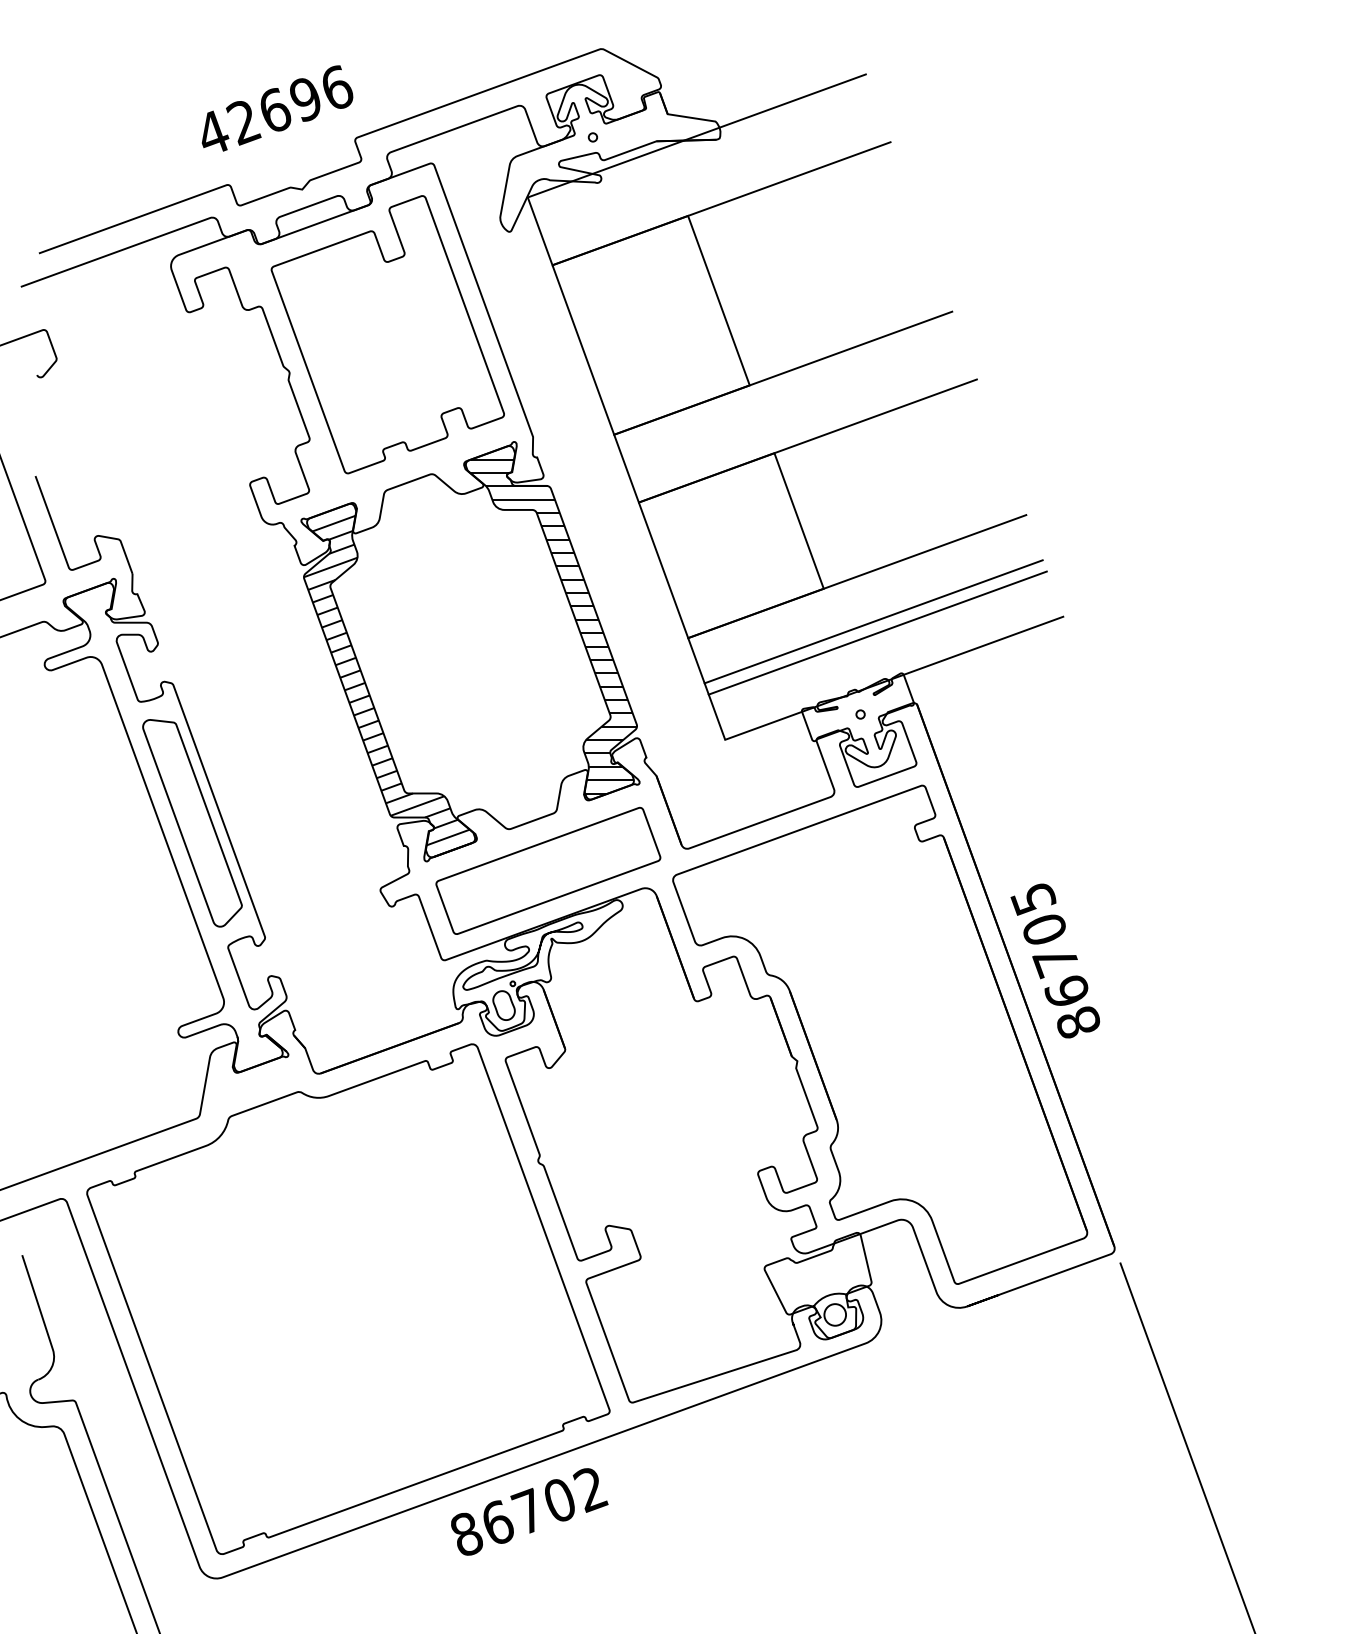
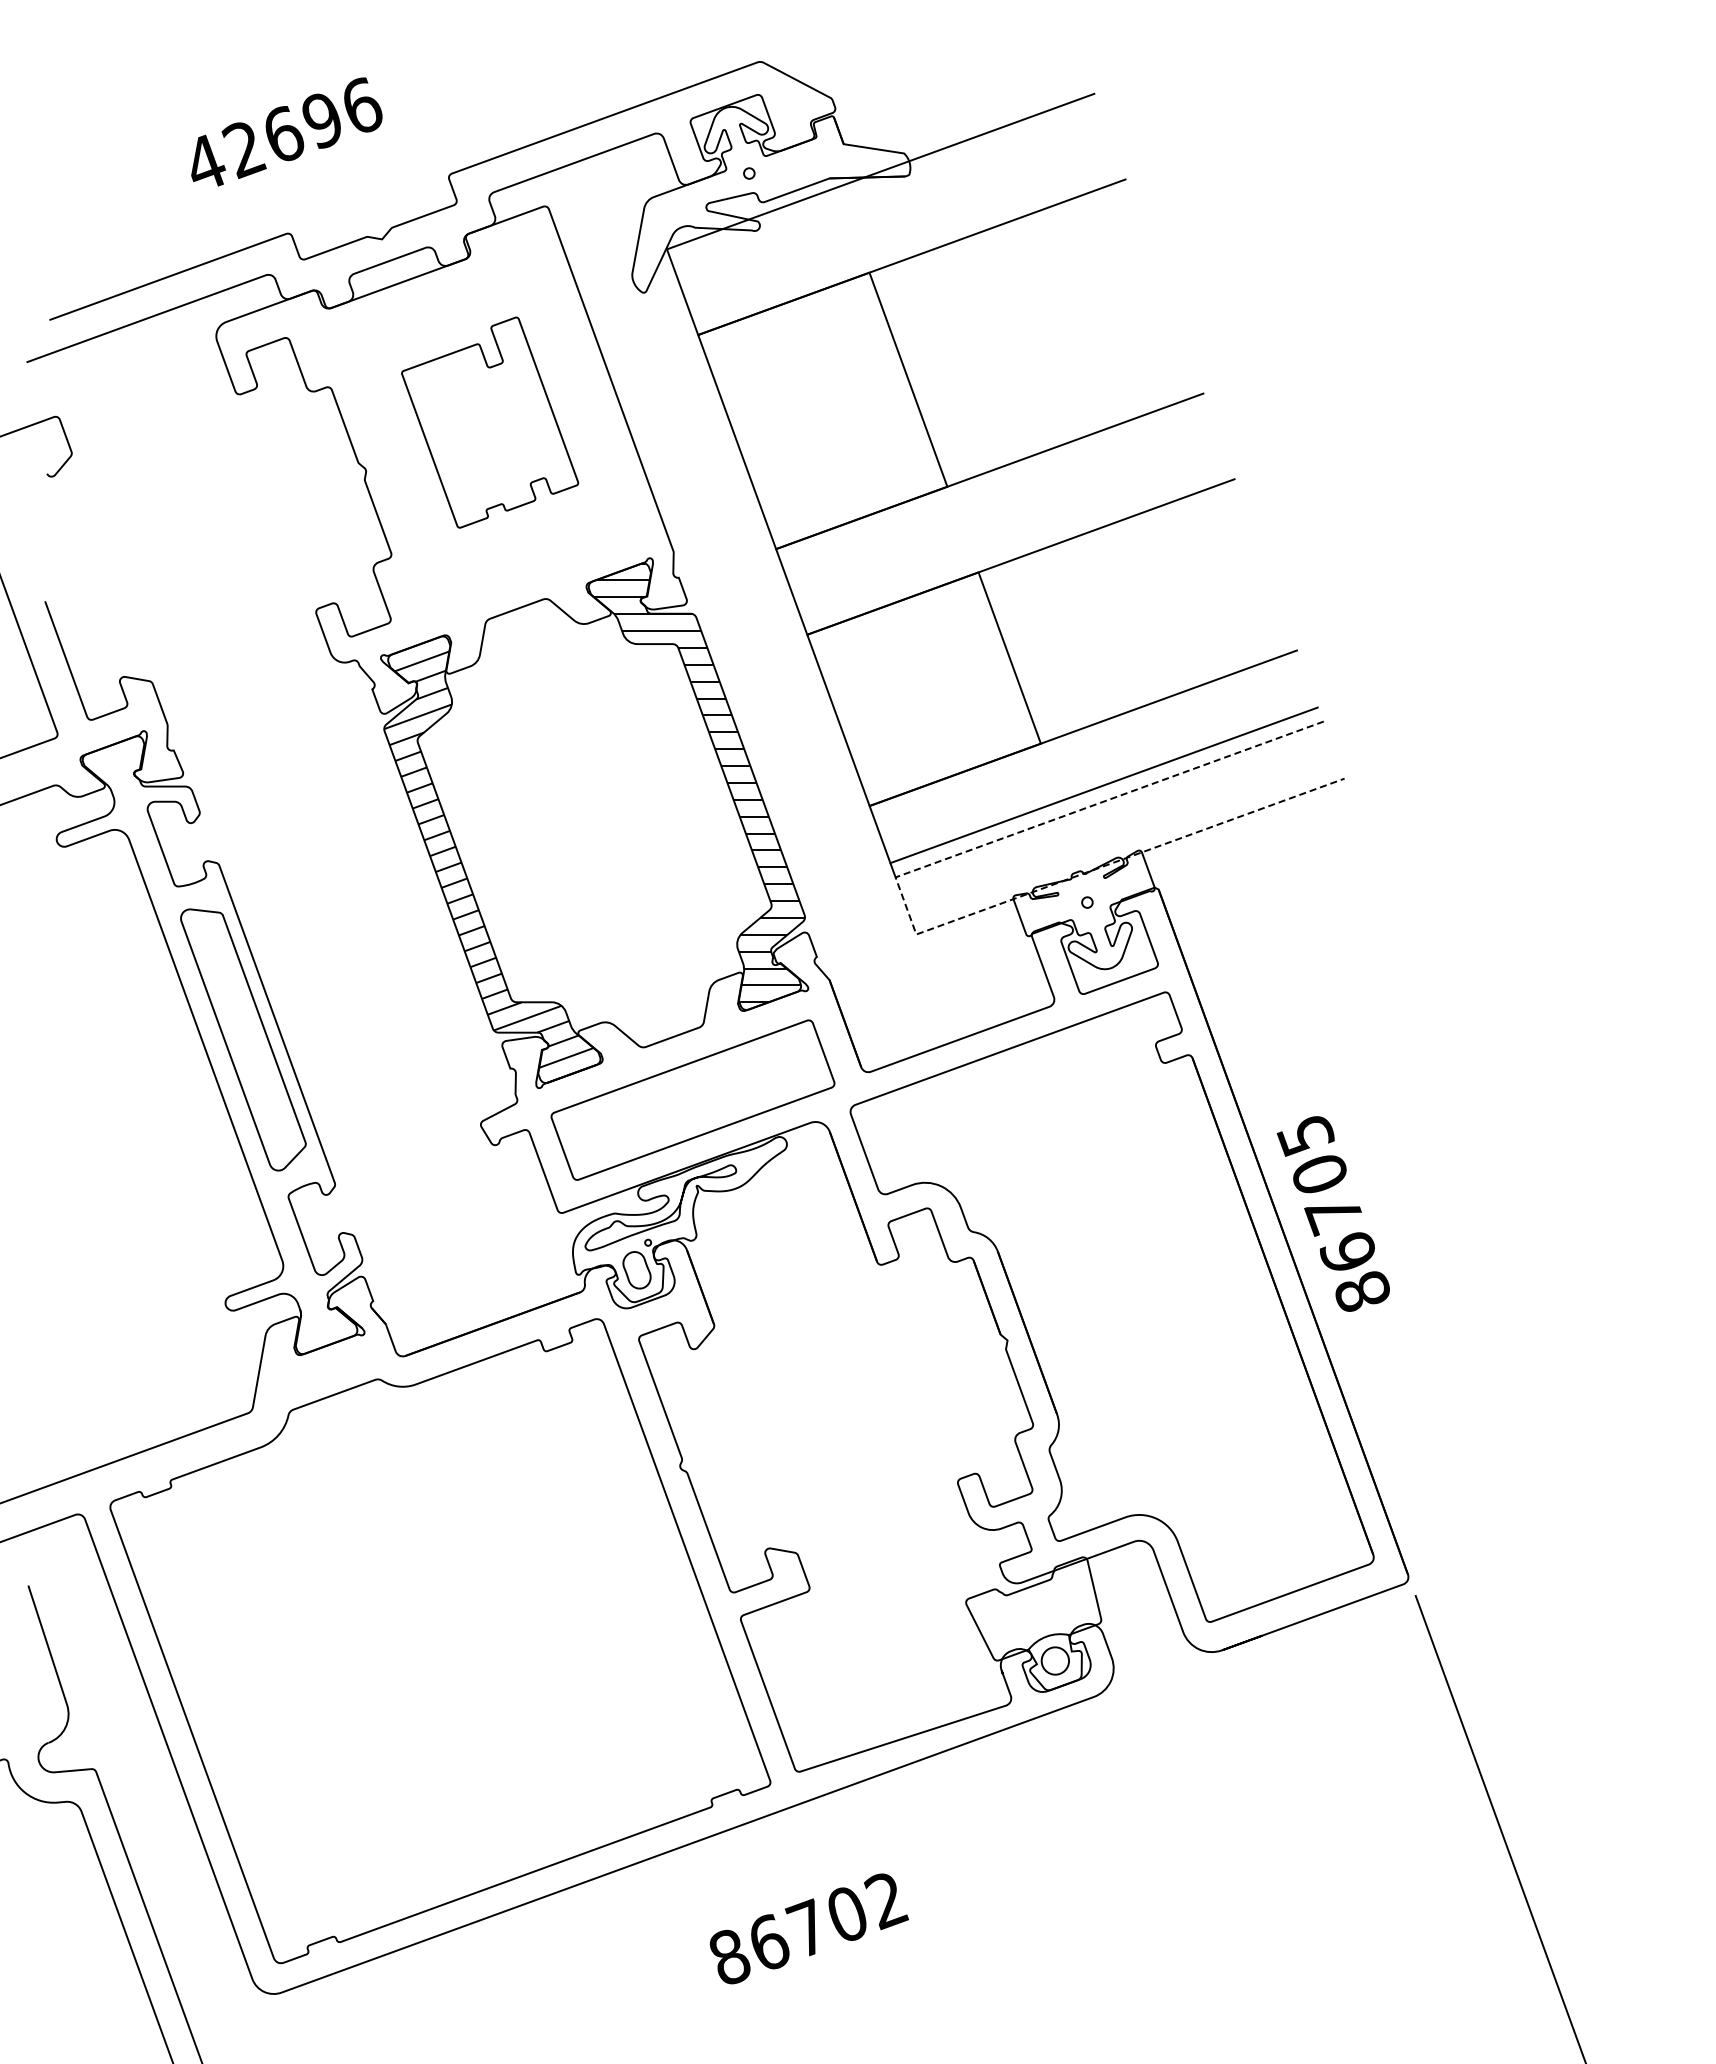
text: (277, 108) -> (286, 131), moved
part: (387, 334) -> (489, 422), size x0.6
line: (717, 717) -> (906, 906), solid -> dashed
text: (529, 1511) -> (809, 1928), moved

